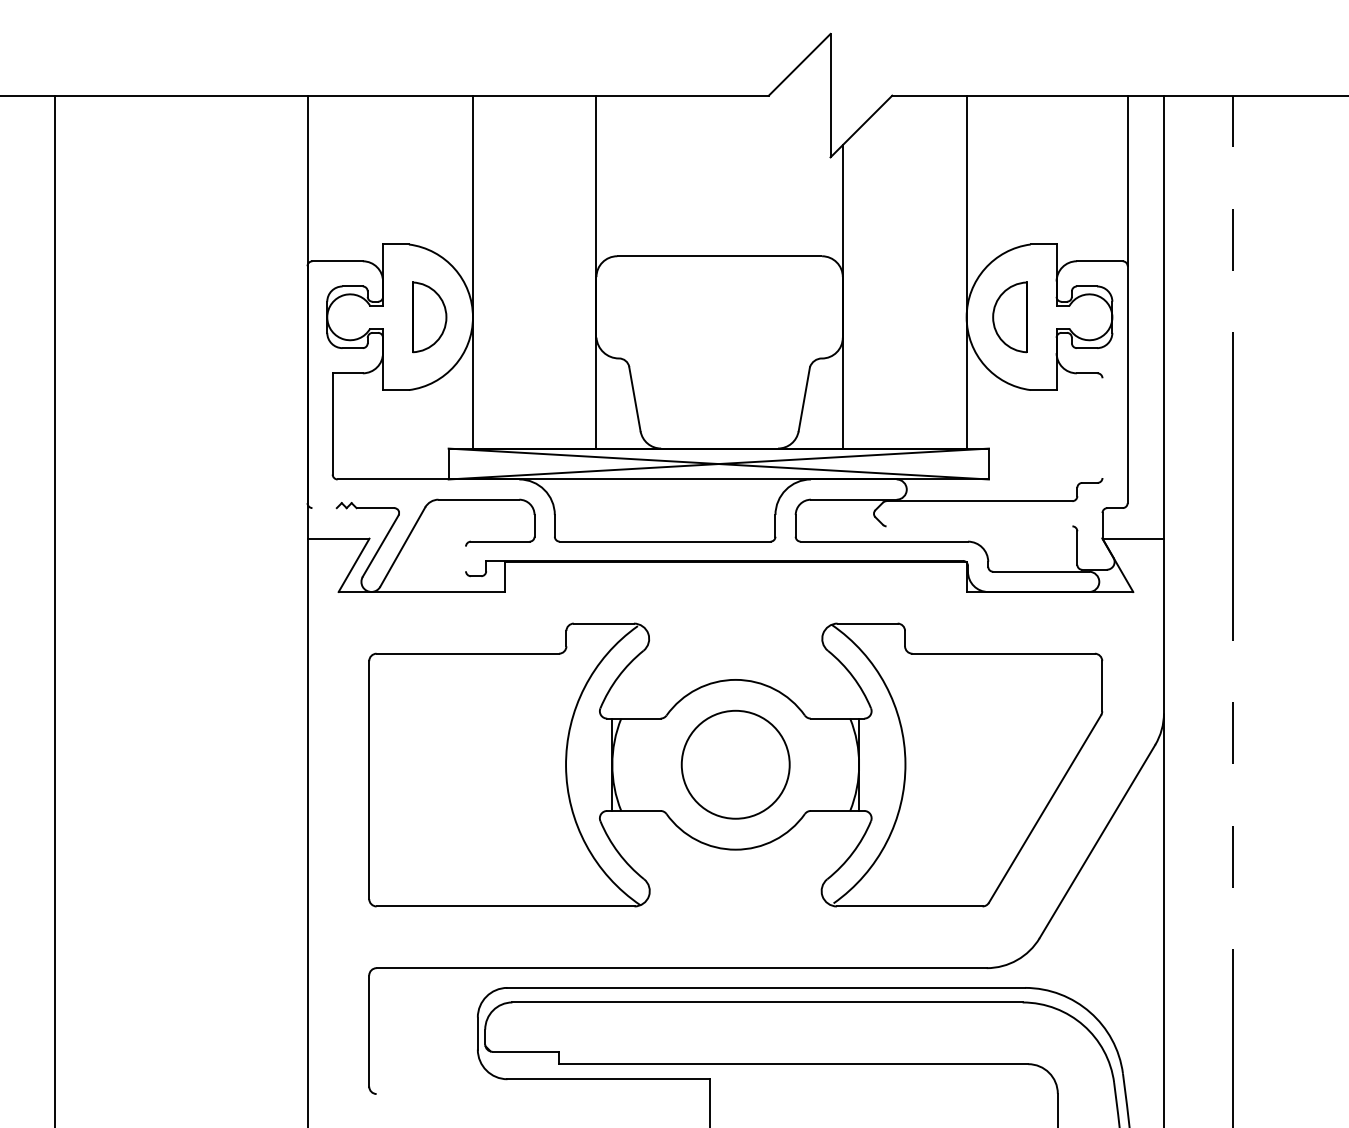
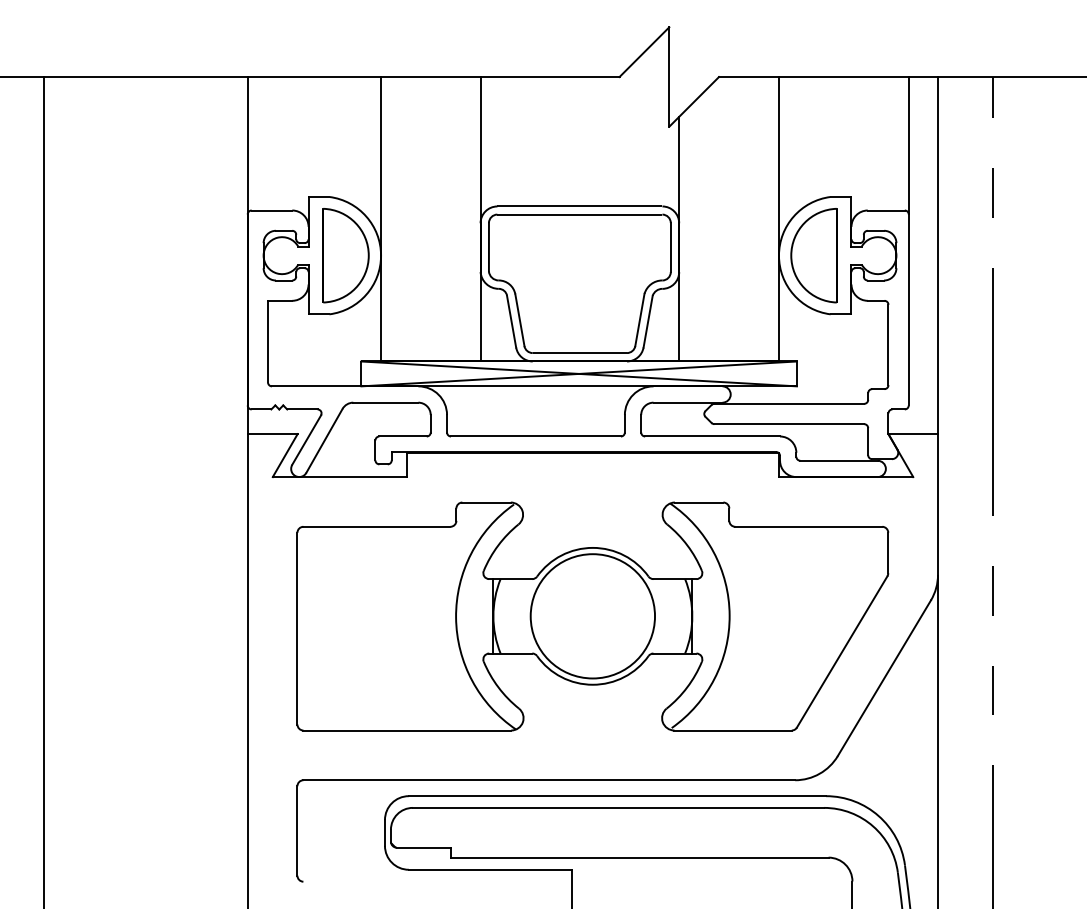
part: (429, 317) -> (346, 255), size x1.67
part: (1009, 317) -> (813, 255), size x1.67
part: (719, 351) -> (579, 283), added
line: (1102, 427) -> (888, 344), added
line: (324, 508) -> (261, 409), added
line: (979, 526) -> (789, 424), added
line: (465, 558) -> (375, 450), added
circle: (735, 764) -> (592, 616), size x1.43

